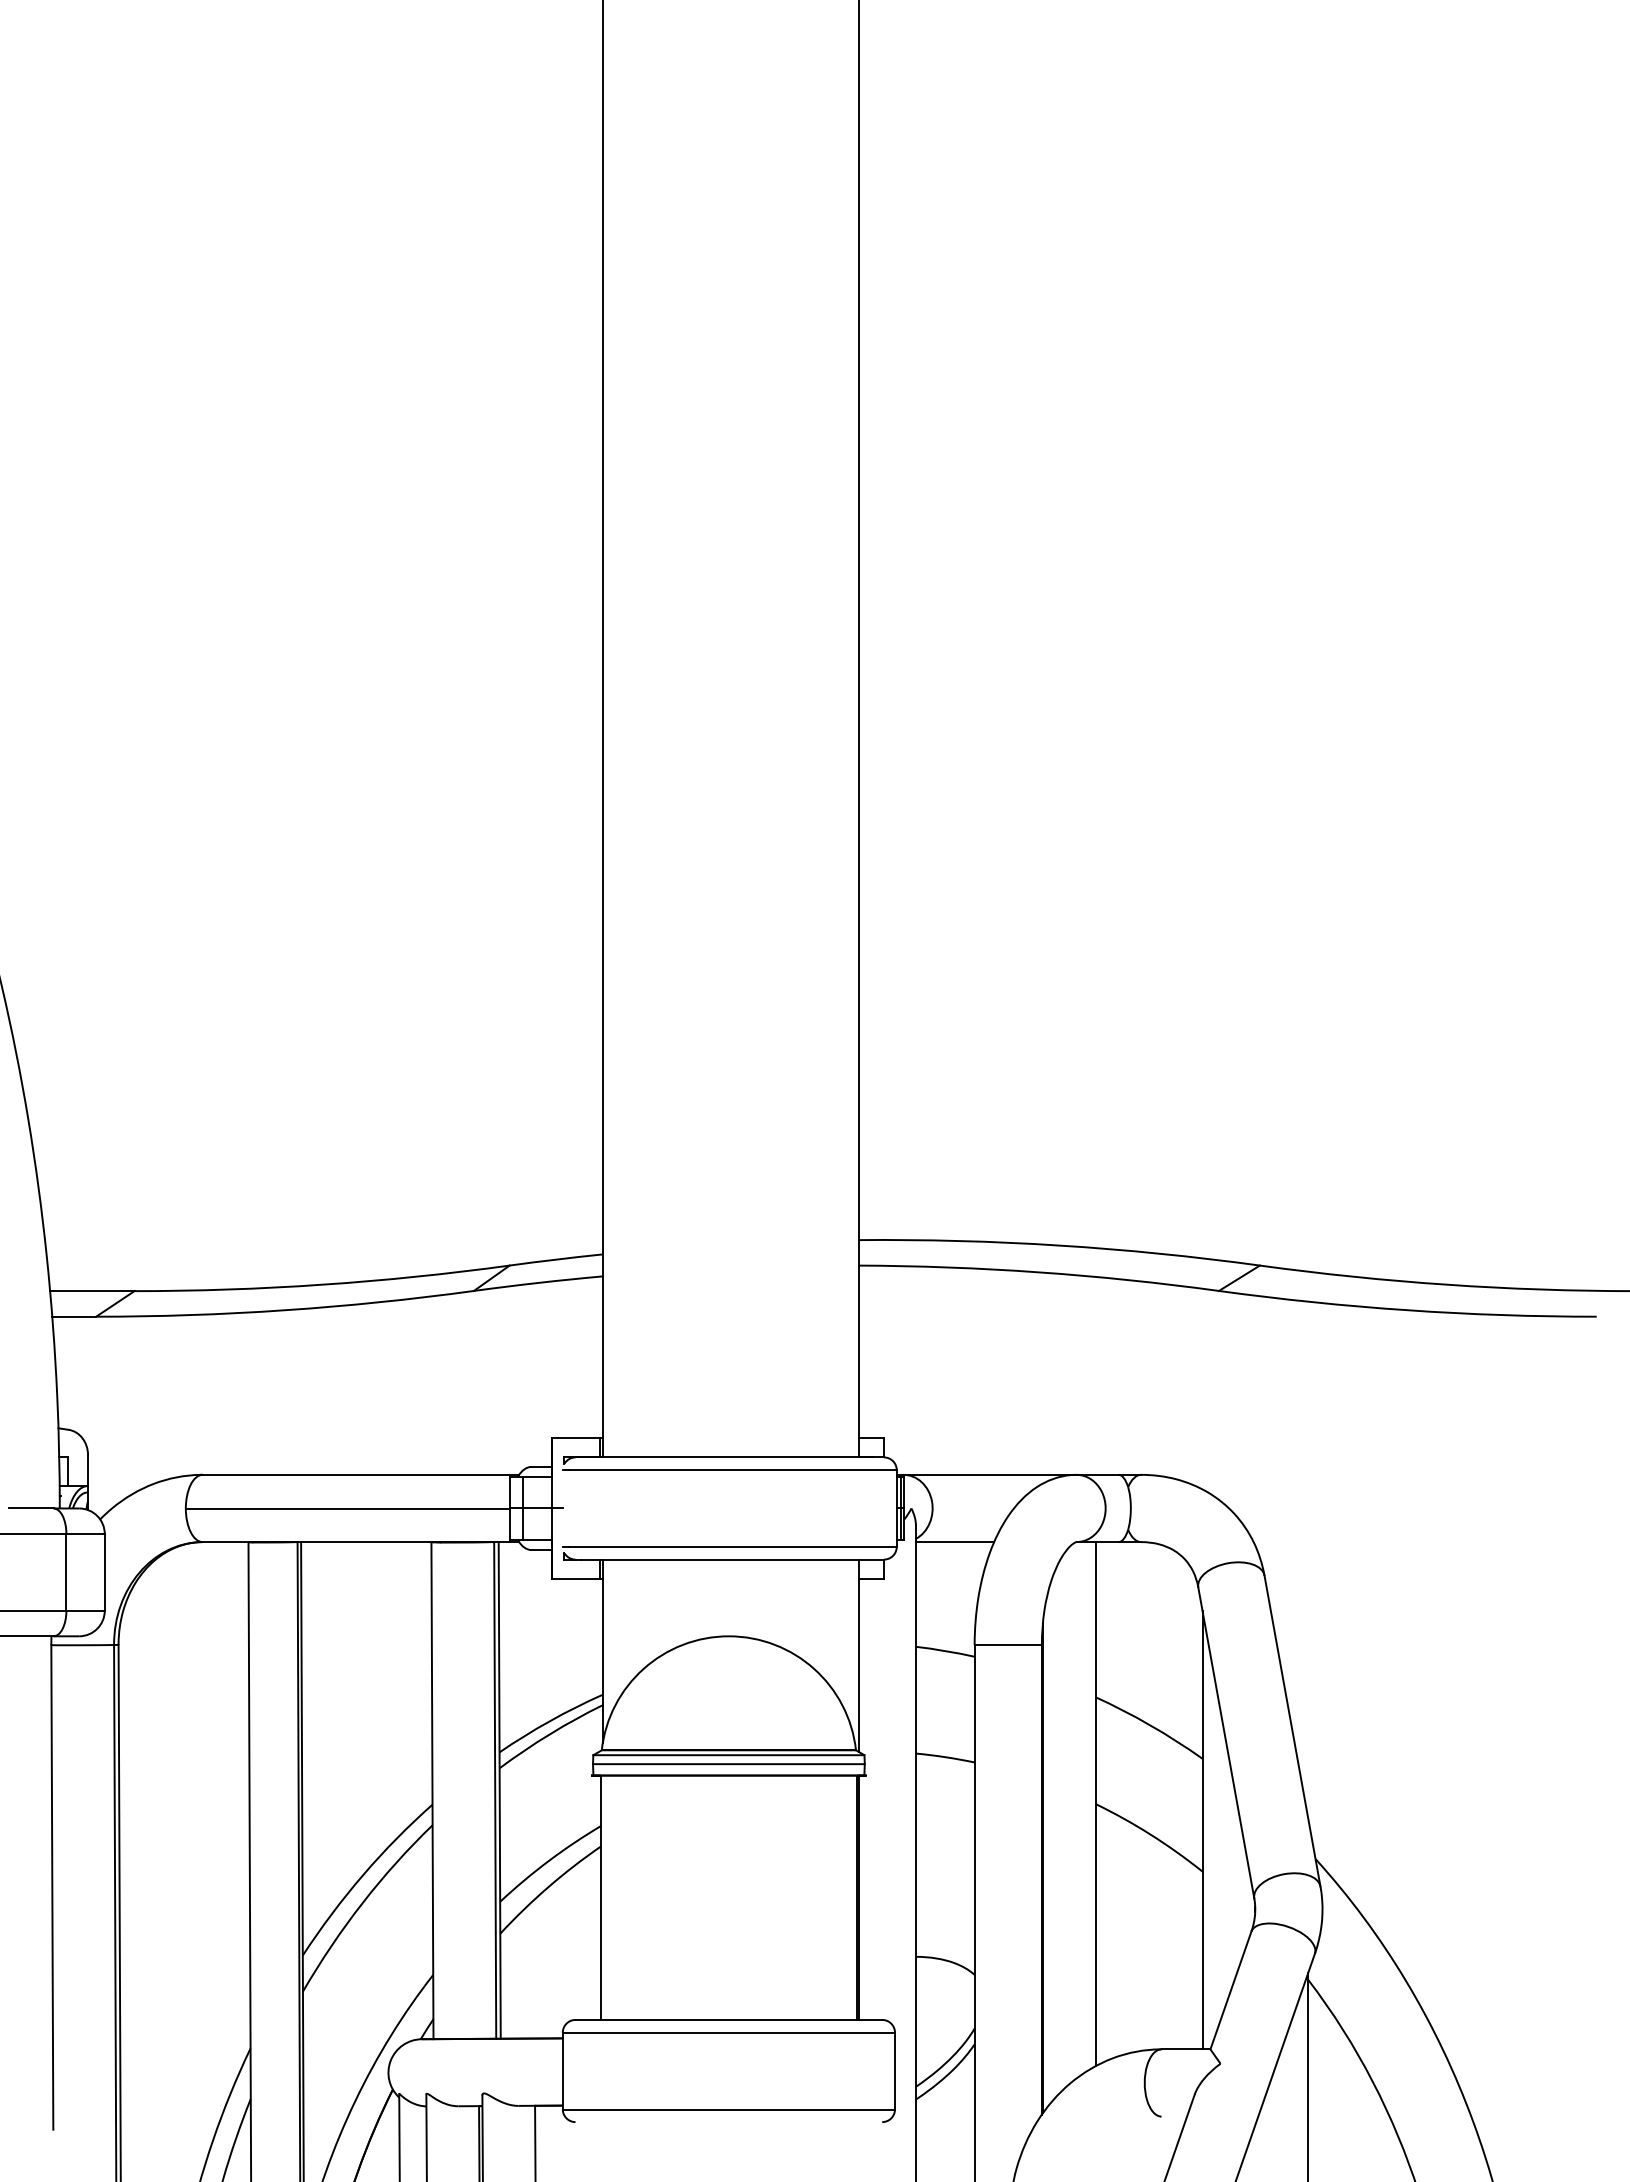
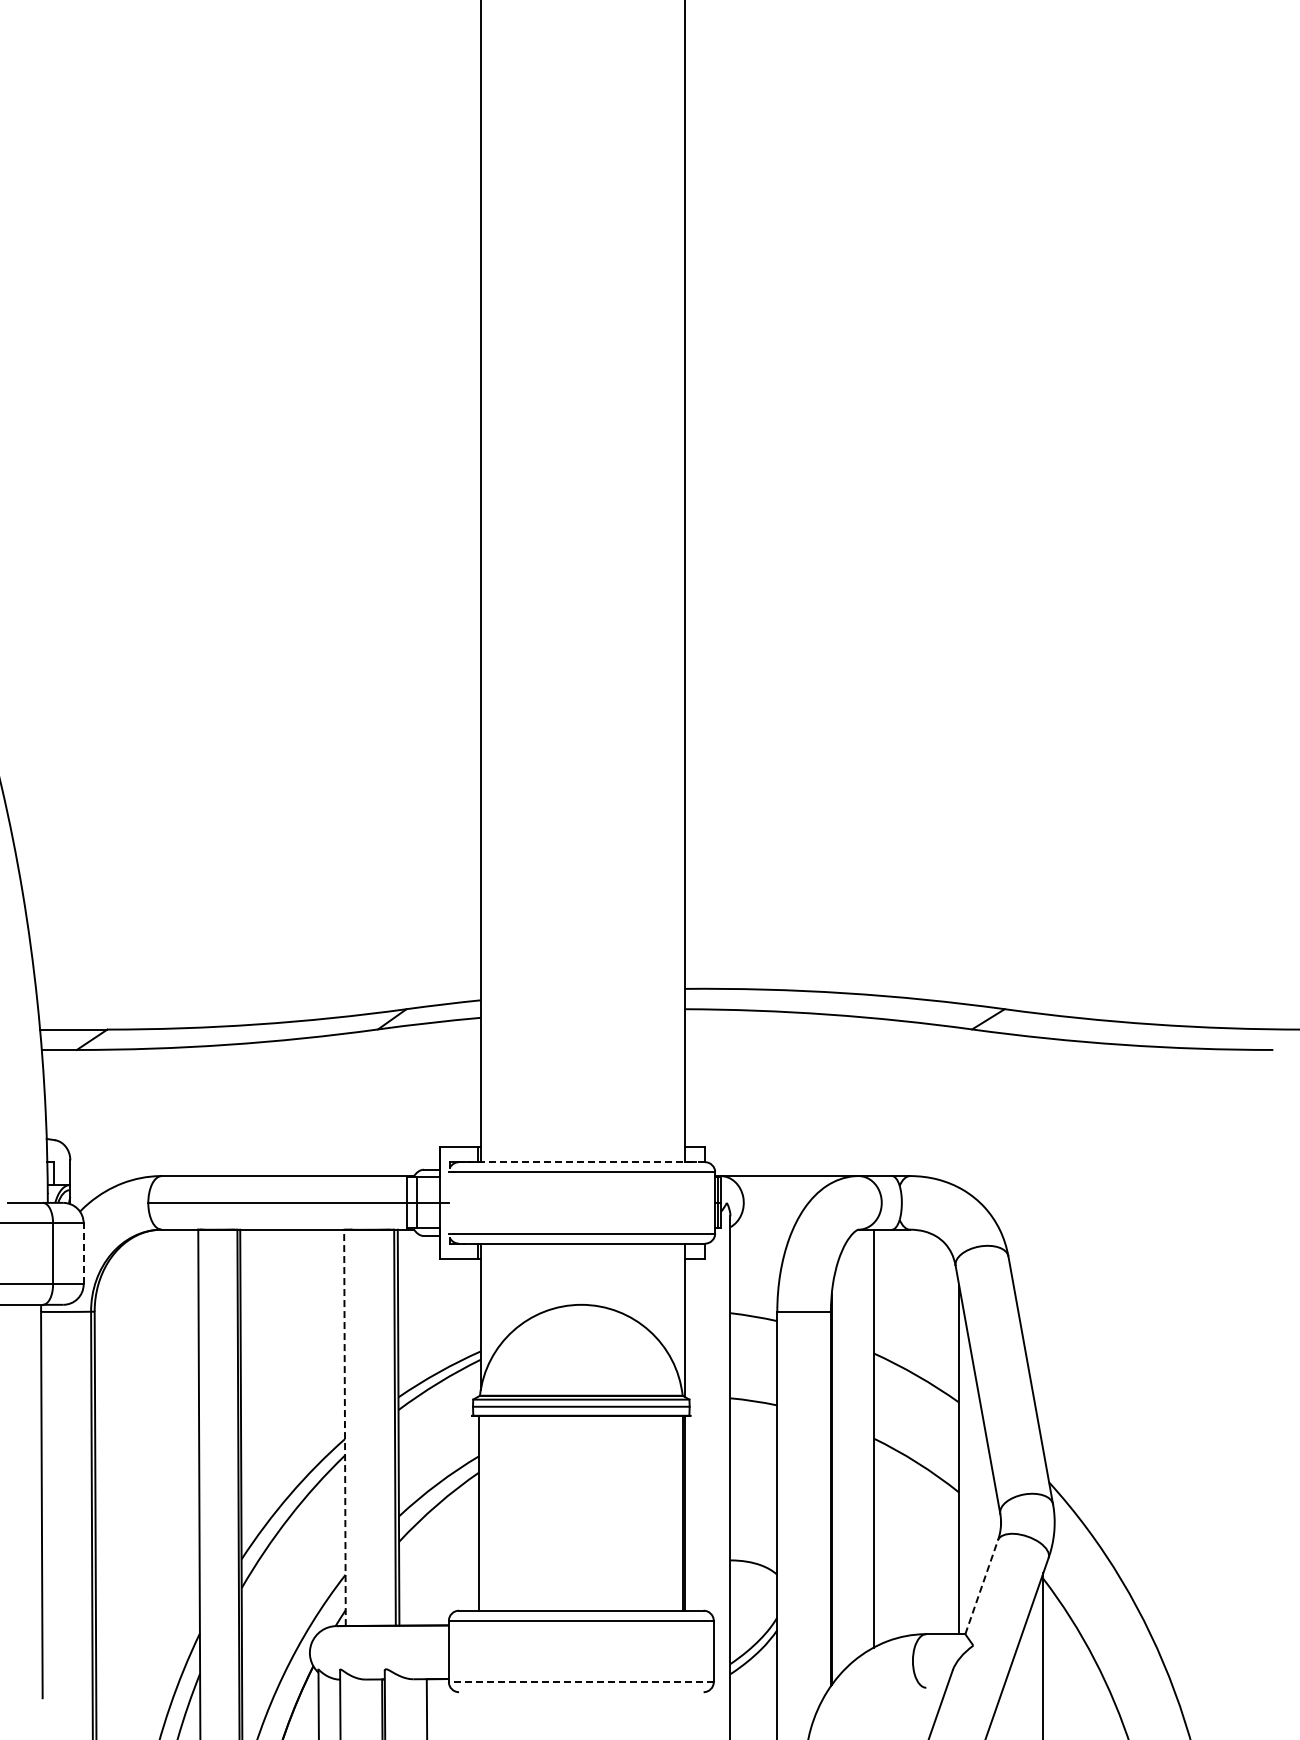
line: (732, 1457) -> (584, 1162), solid -> dashed
line: (954, 1541) -> (761, 1229), removed
line: (104, 1571) -> (83, 1253), solid -> dashed
line: (431, 1790) -> (344, 1427), solid -> dashed
line: (1230, 1990) -> (981, 1587), solid -> dashed
line: (727, 2109) -> (580, 1682), solid -> dashed

